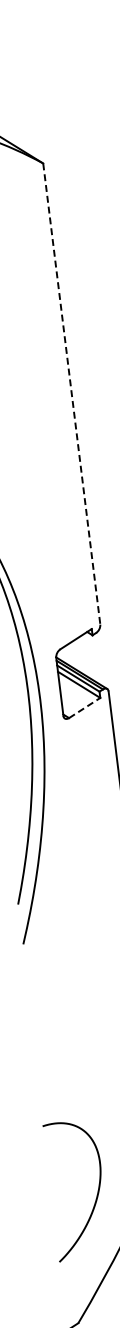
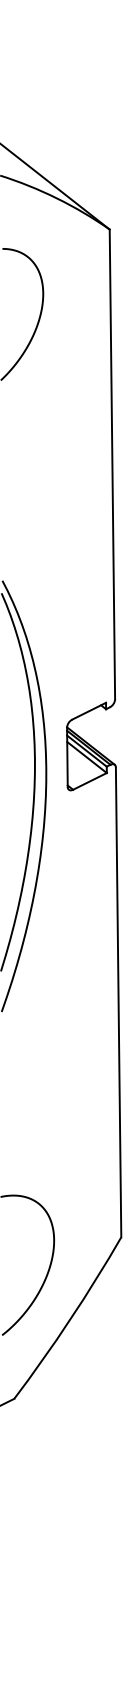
line: (71, 394) -> (112, 464), dashed -> solid
line: (85, 708) -> (90, 781), dashed -> solid

